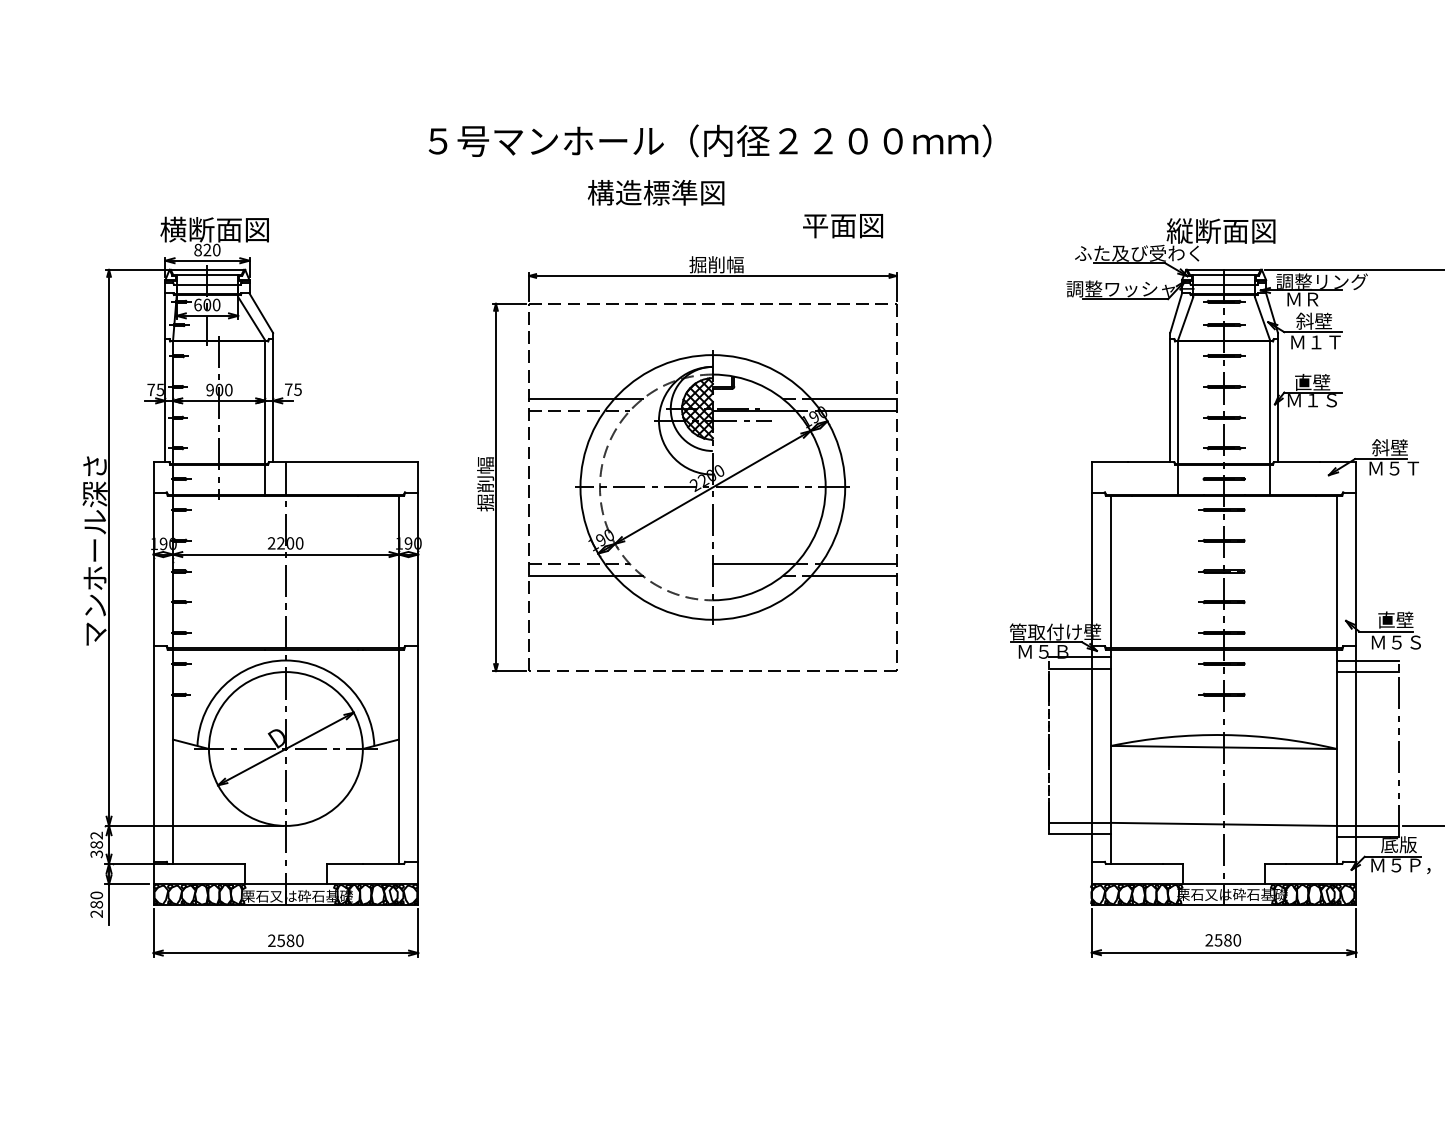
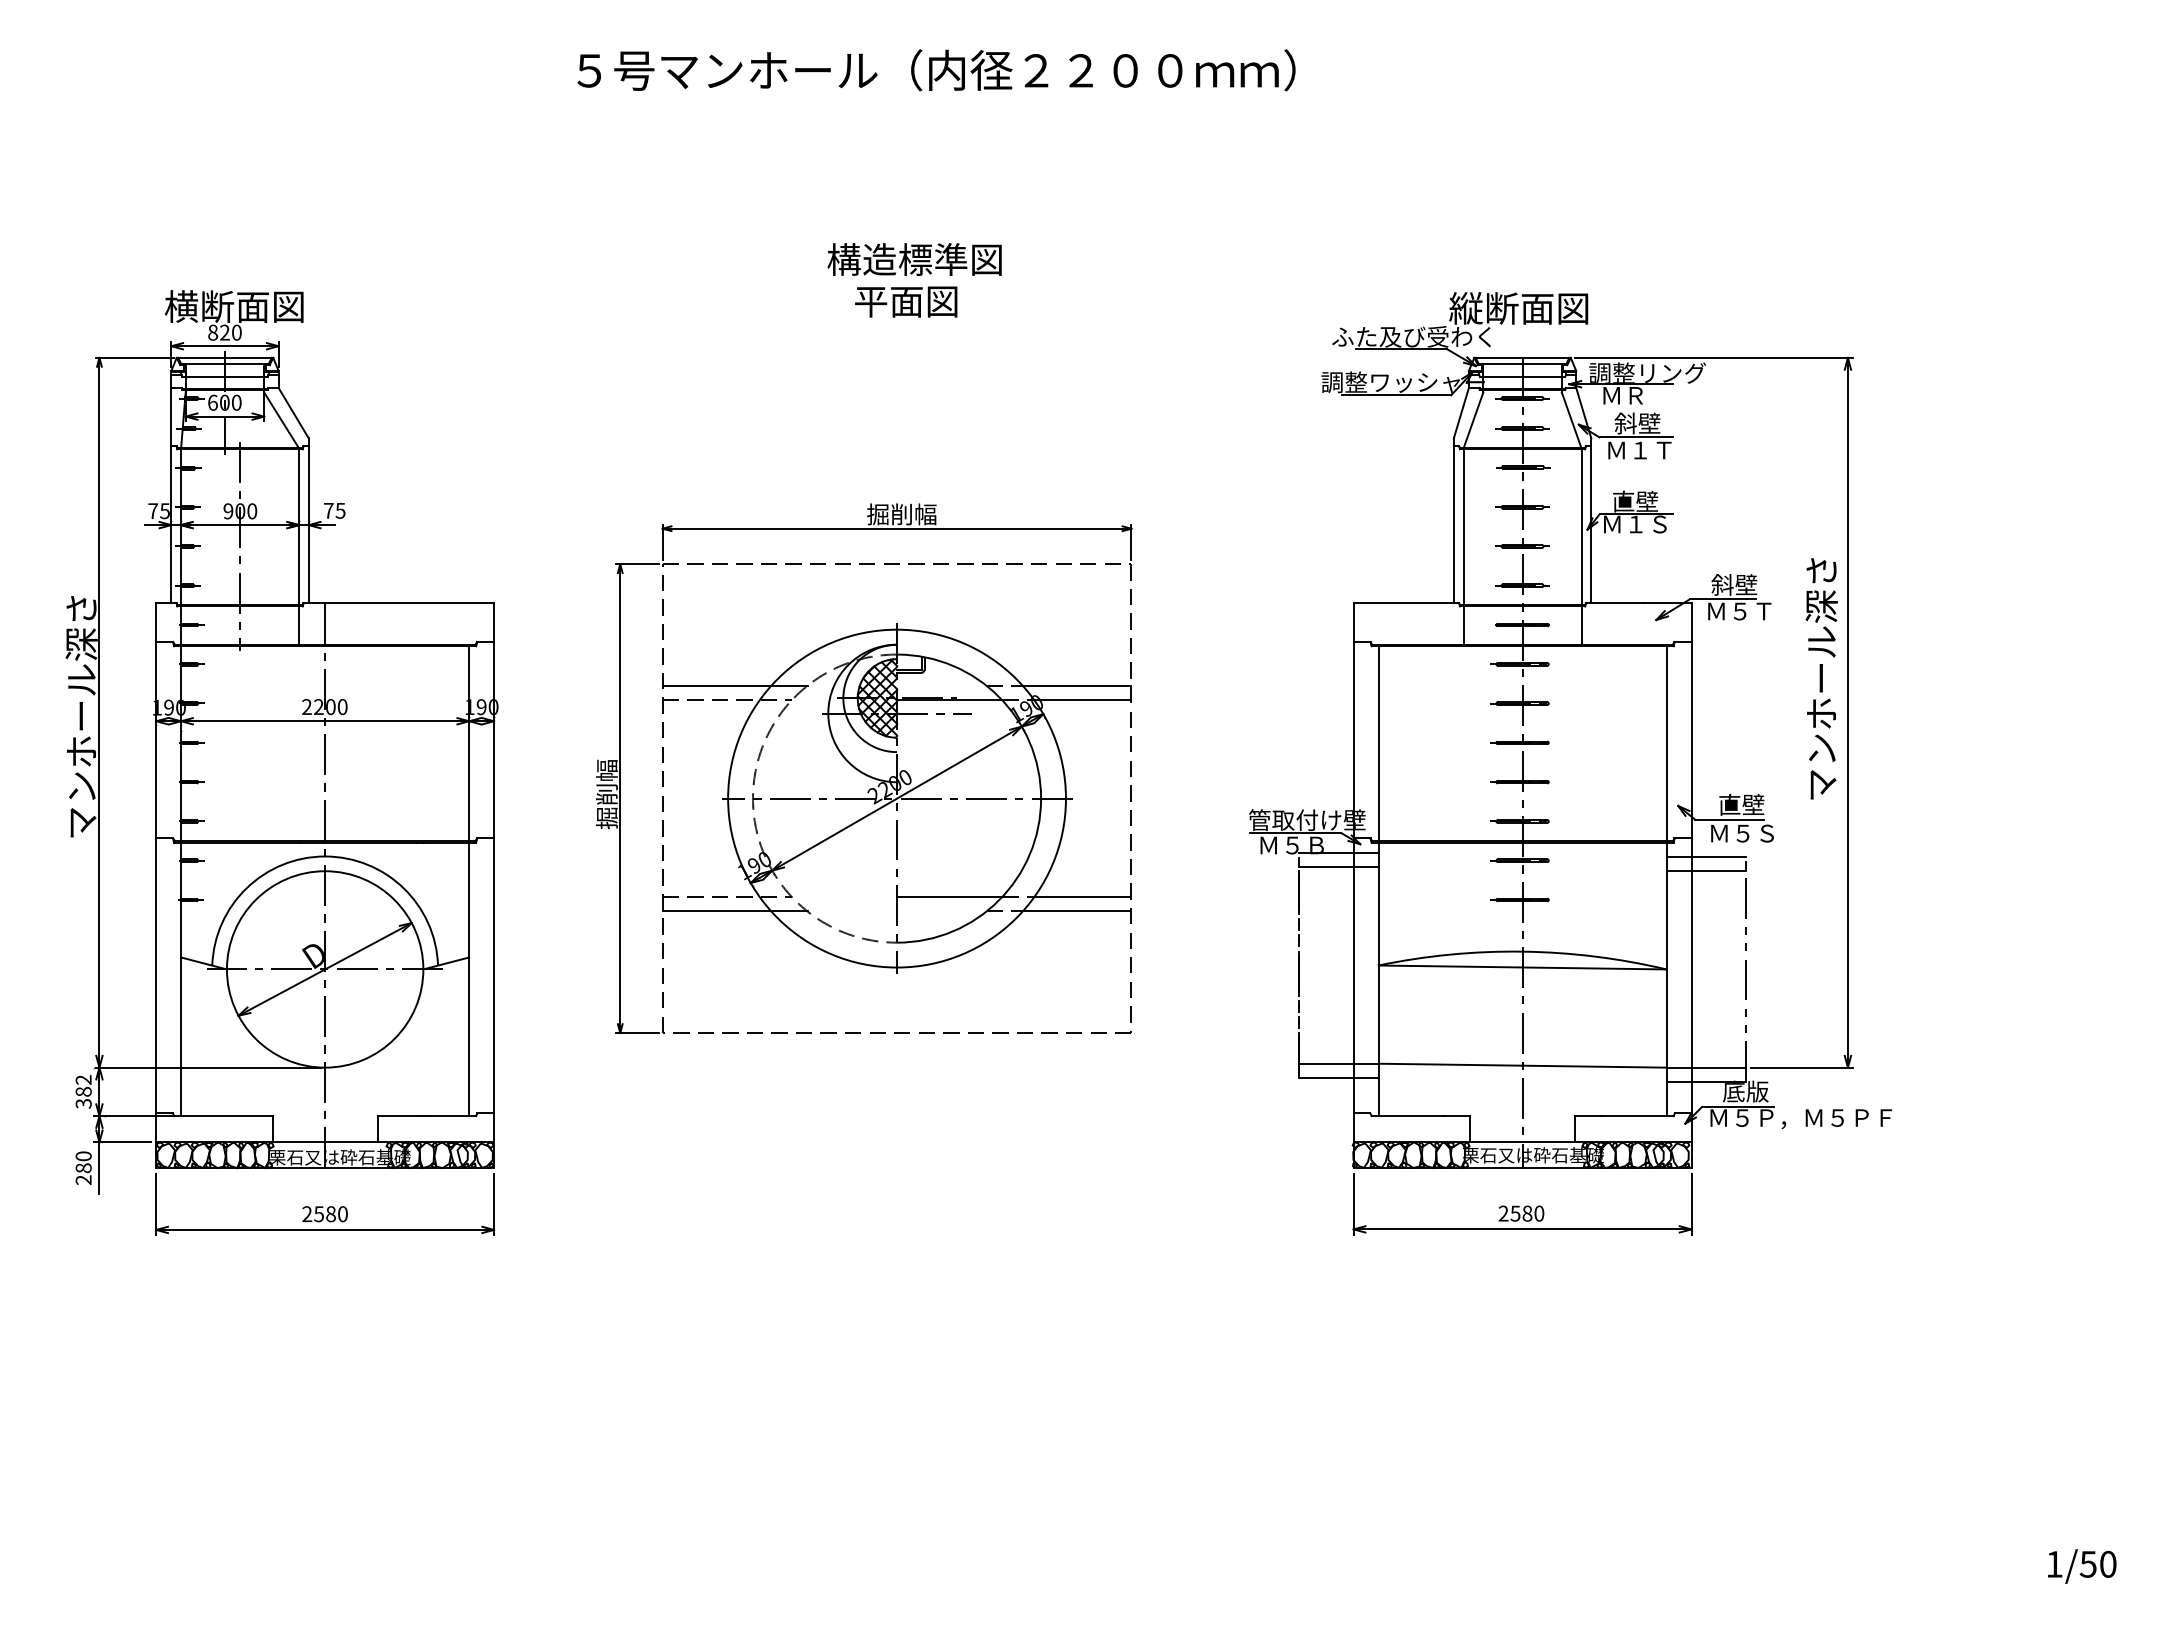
text: (710, 141) -> (936, 70), moved
text: (655, 192) -> (914, 259), moved
text: (843, 225) -> (906, 301), moved
part: (687, 463) -> (864, 768), moved

